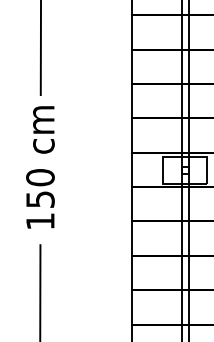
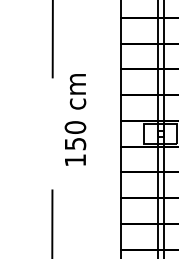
text: (40, 166) -> (75, 119), moved

